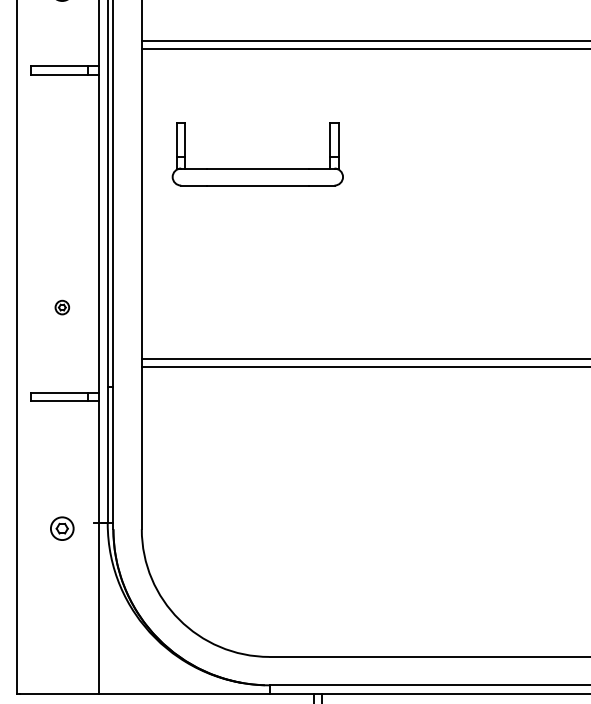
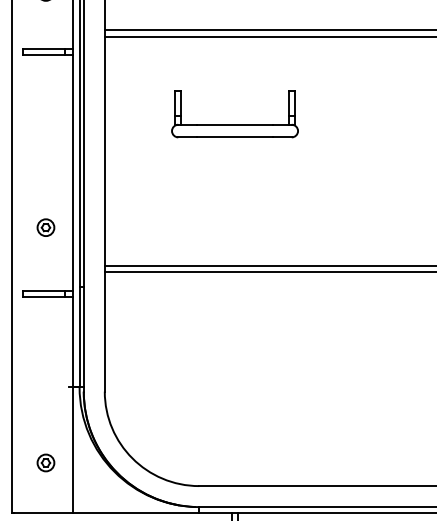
part: (257, 168) -> (234, 124), moved
part: (62, 307) -> (46, 227), size x1.67
part: (62, 528) -> (46, 462), moved

